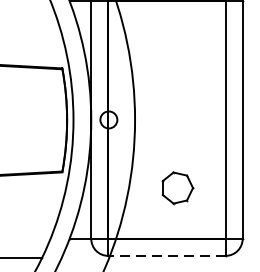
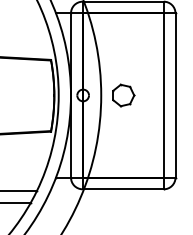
part: (177, 188) -> (123, 95), moved
line: (167, 256) -> (123, 189), dashed -> solid

